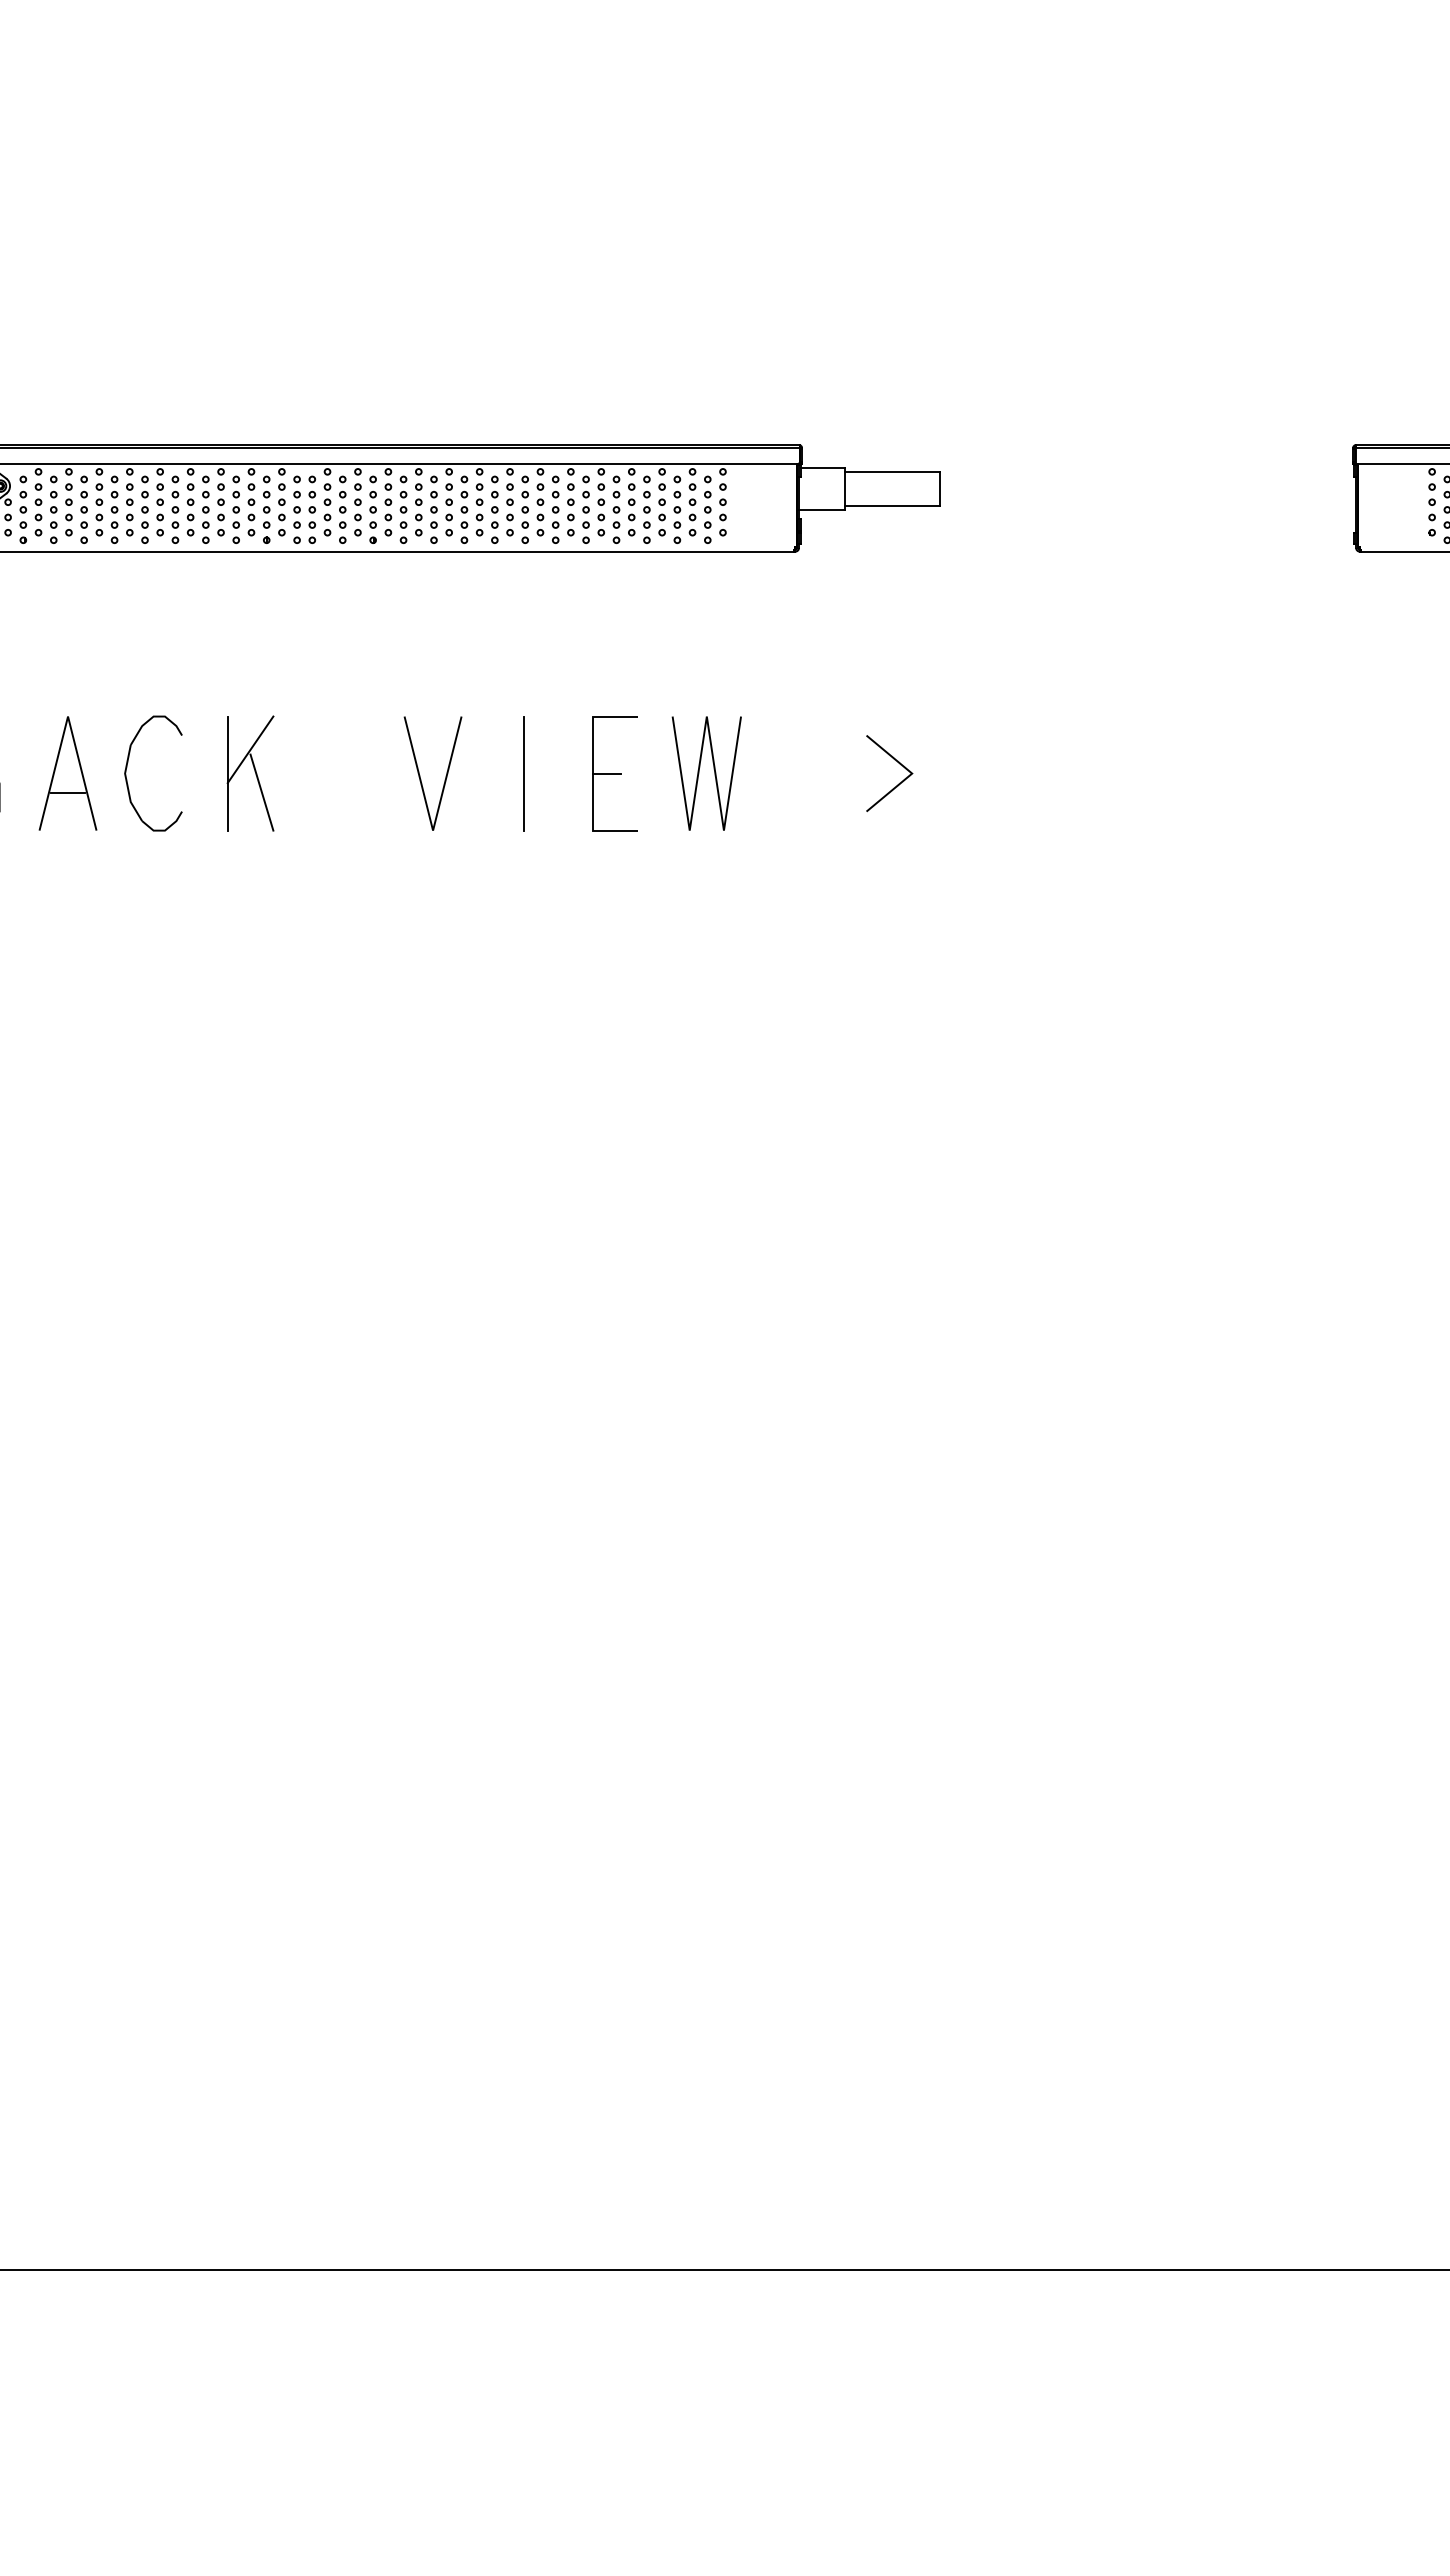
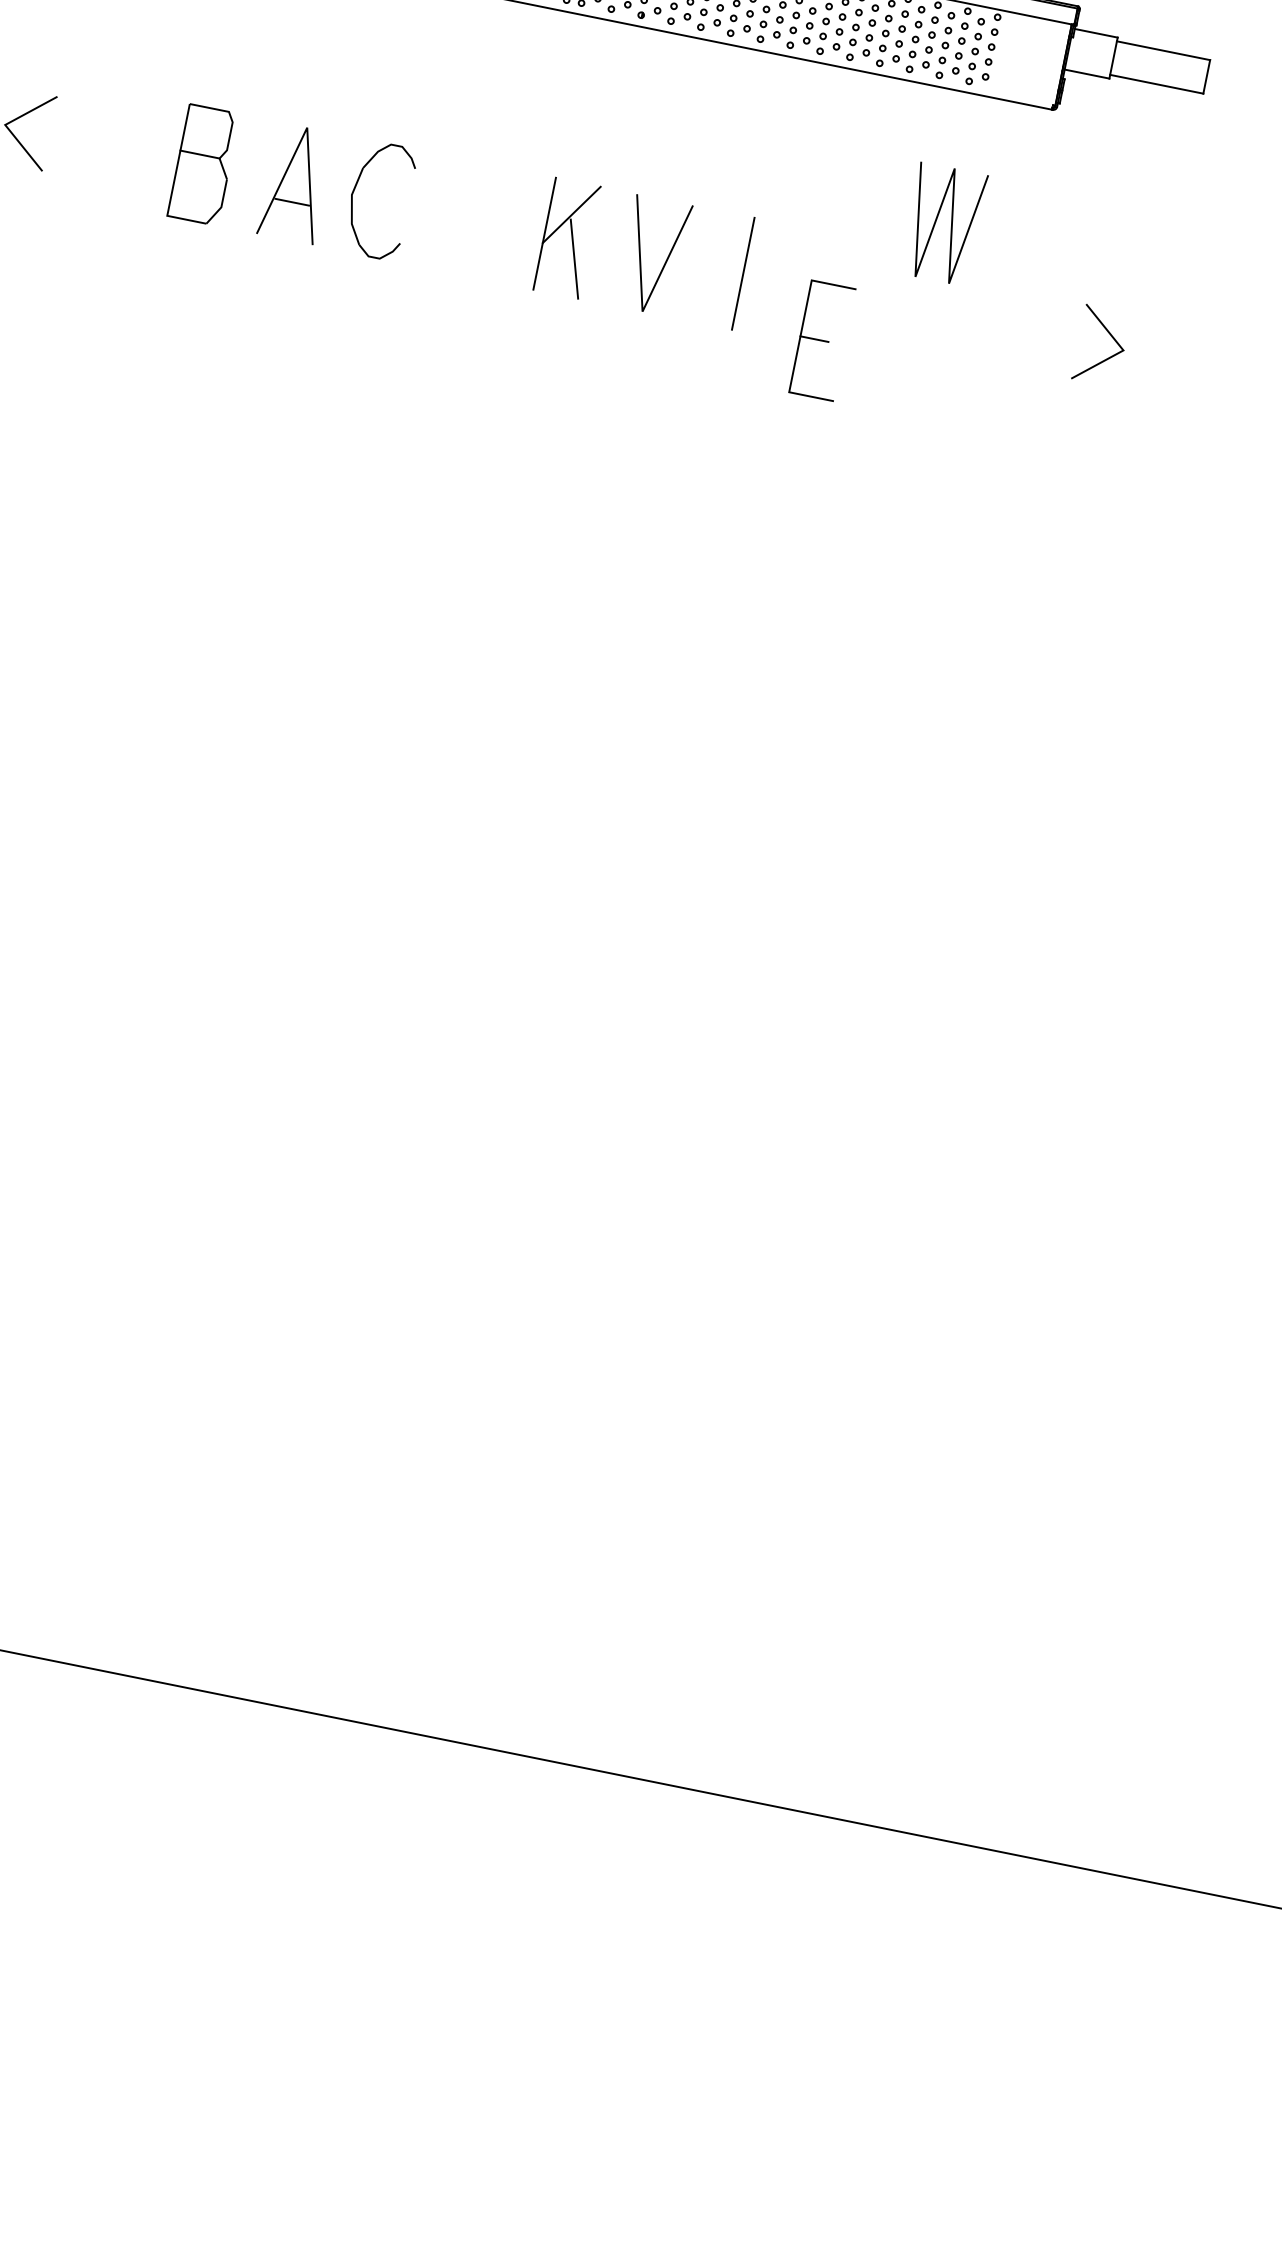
part: (250, 773) -> (567, 238), moved
part: (614, 773) -> (821, 340), moved
line: (699, 773) -> (936, 222), moved

